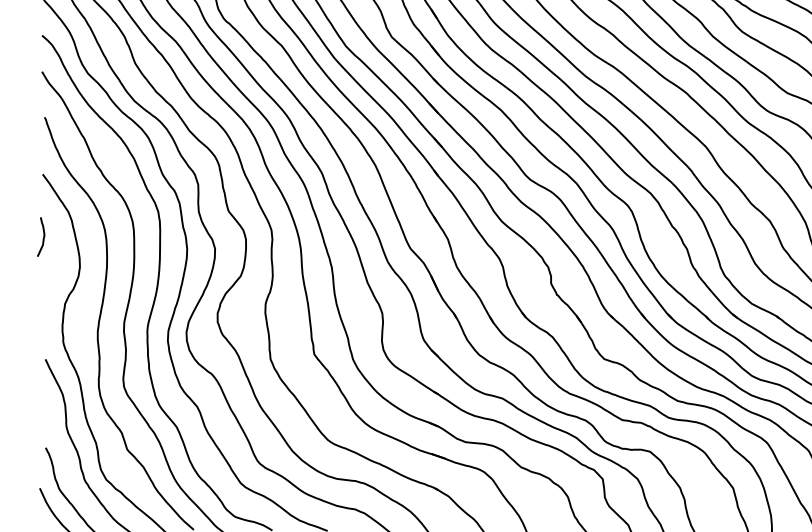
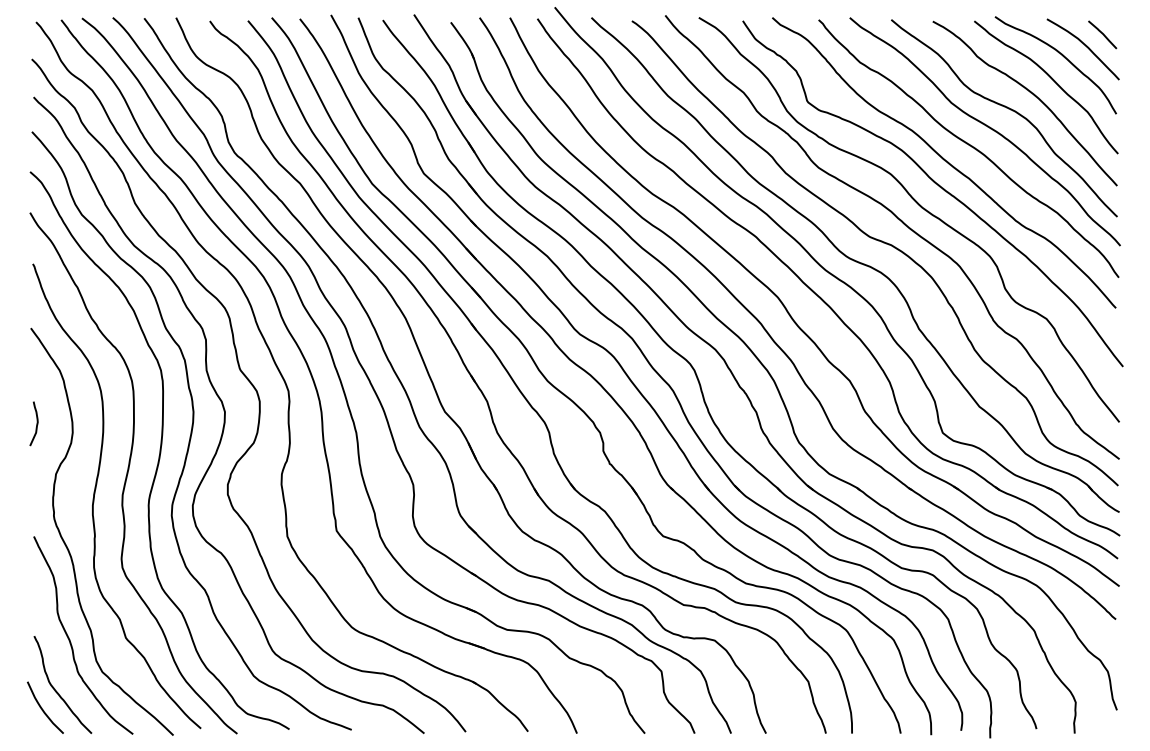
curve: (43, 236) -> (36, 423), moved

